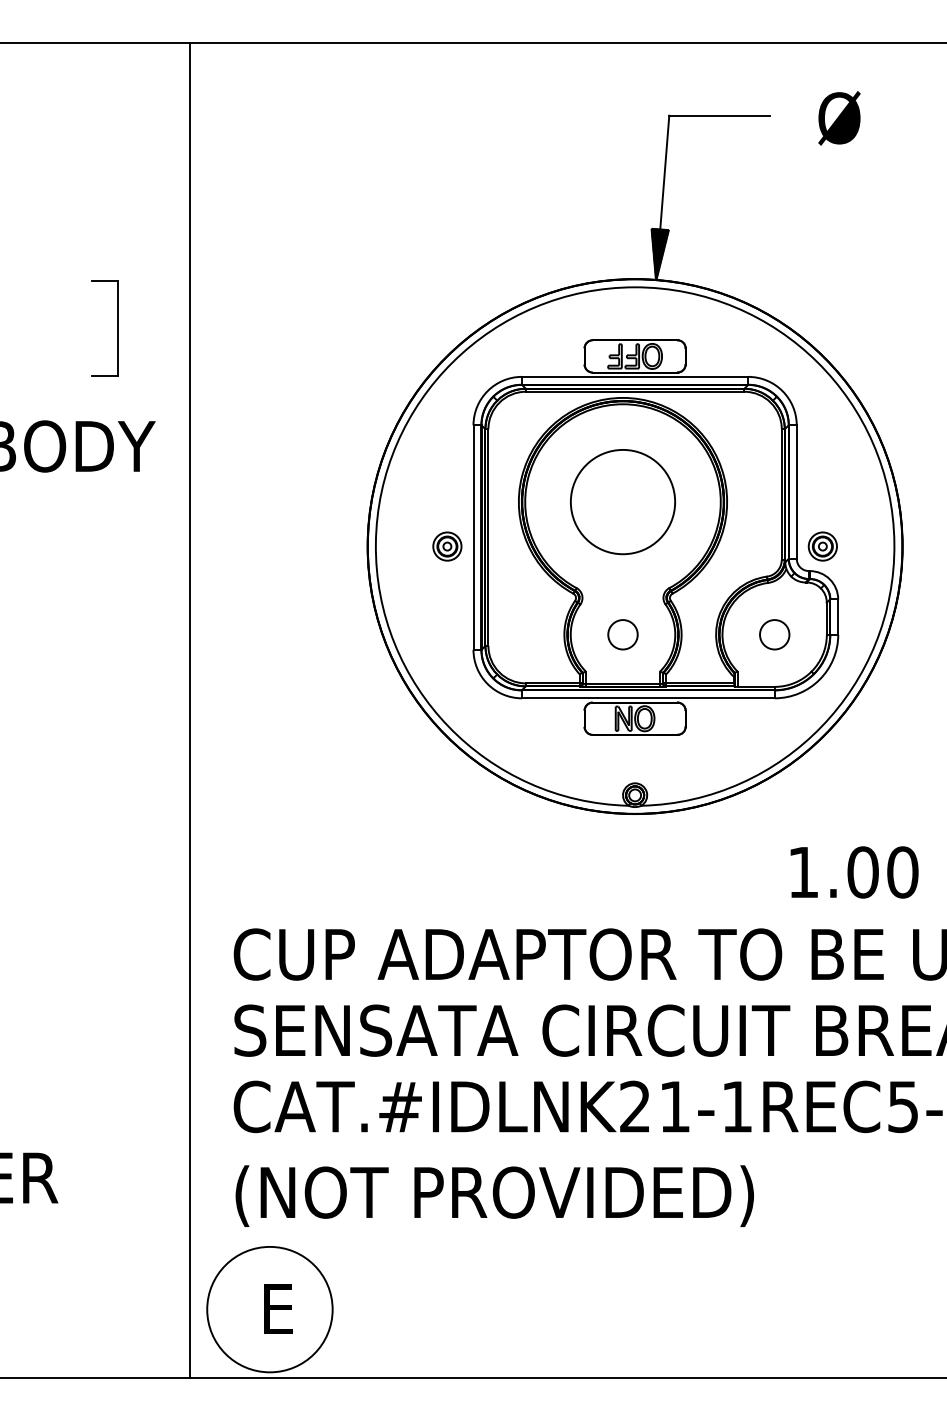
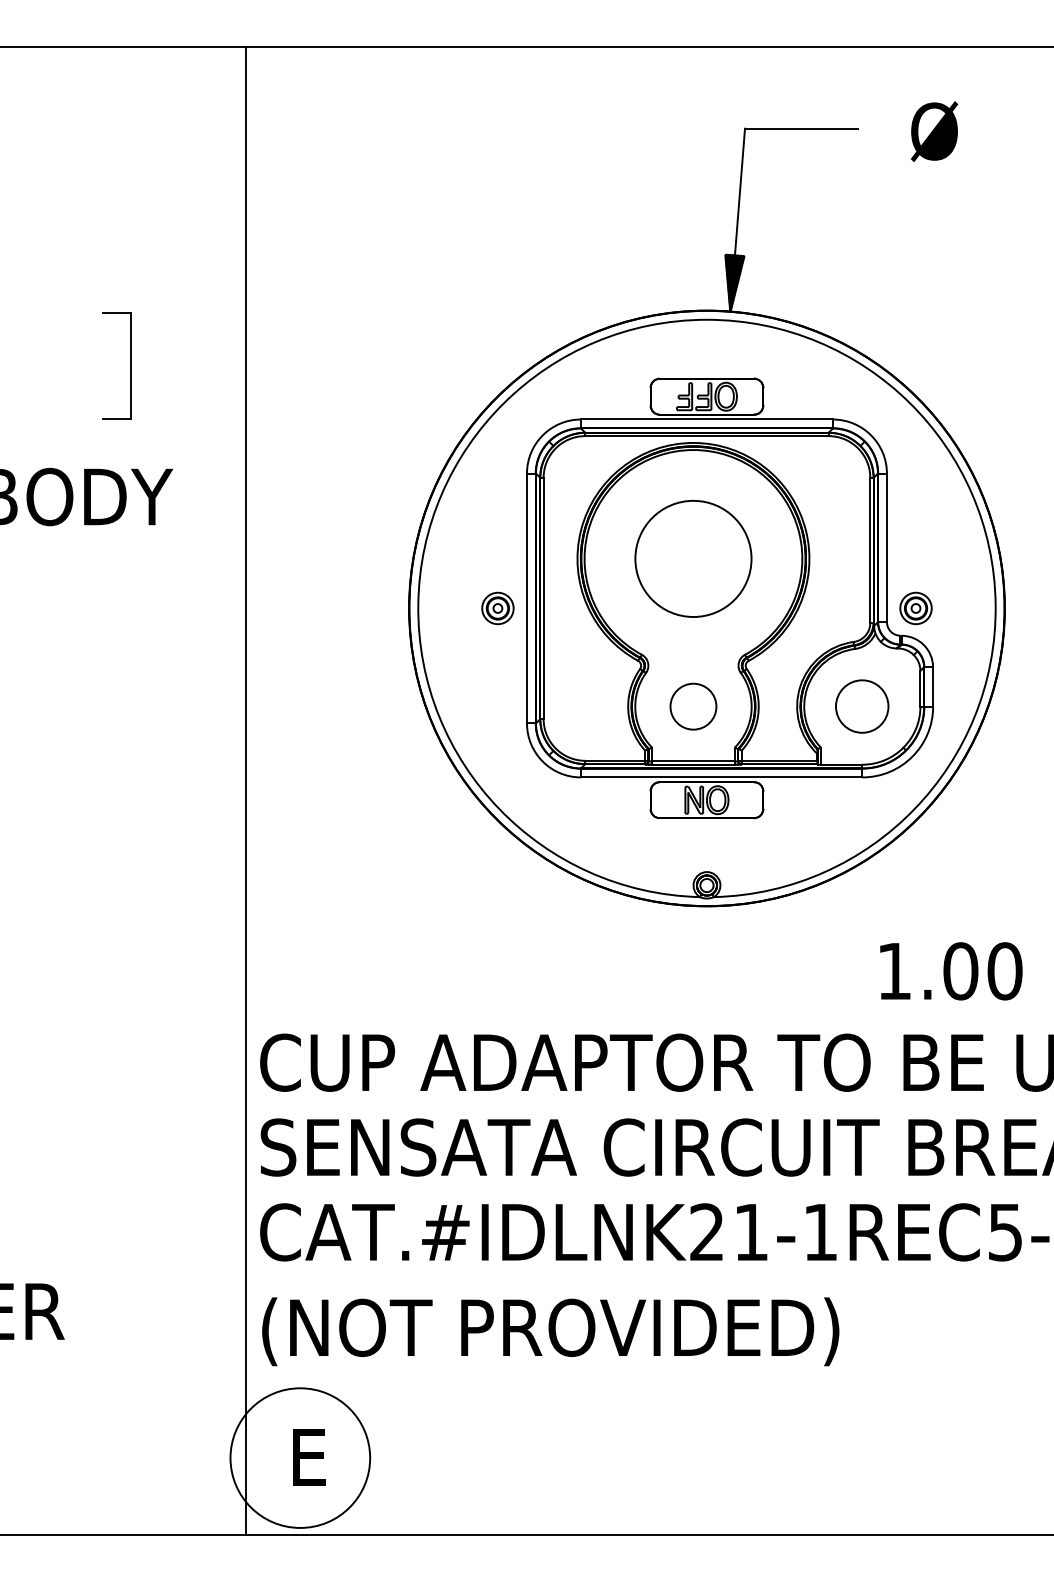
circle: (622, 634) -> (692, 706), size x1.4
circle: (774, 634) -> (862, 706), size x1.6
line: (190, 710) -> (246, 791), moved

